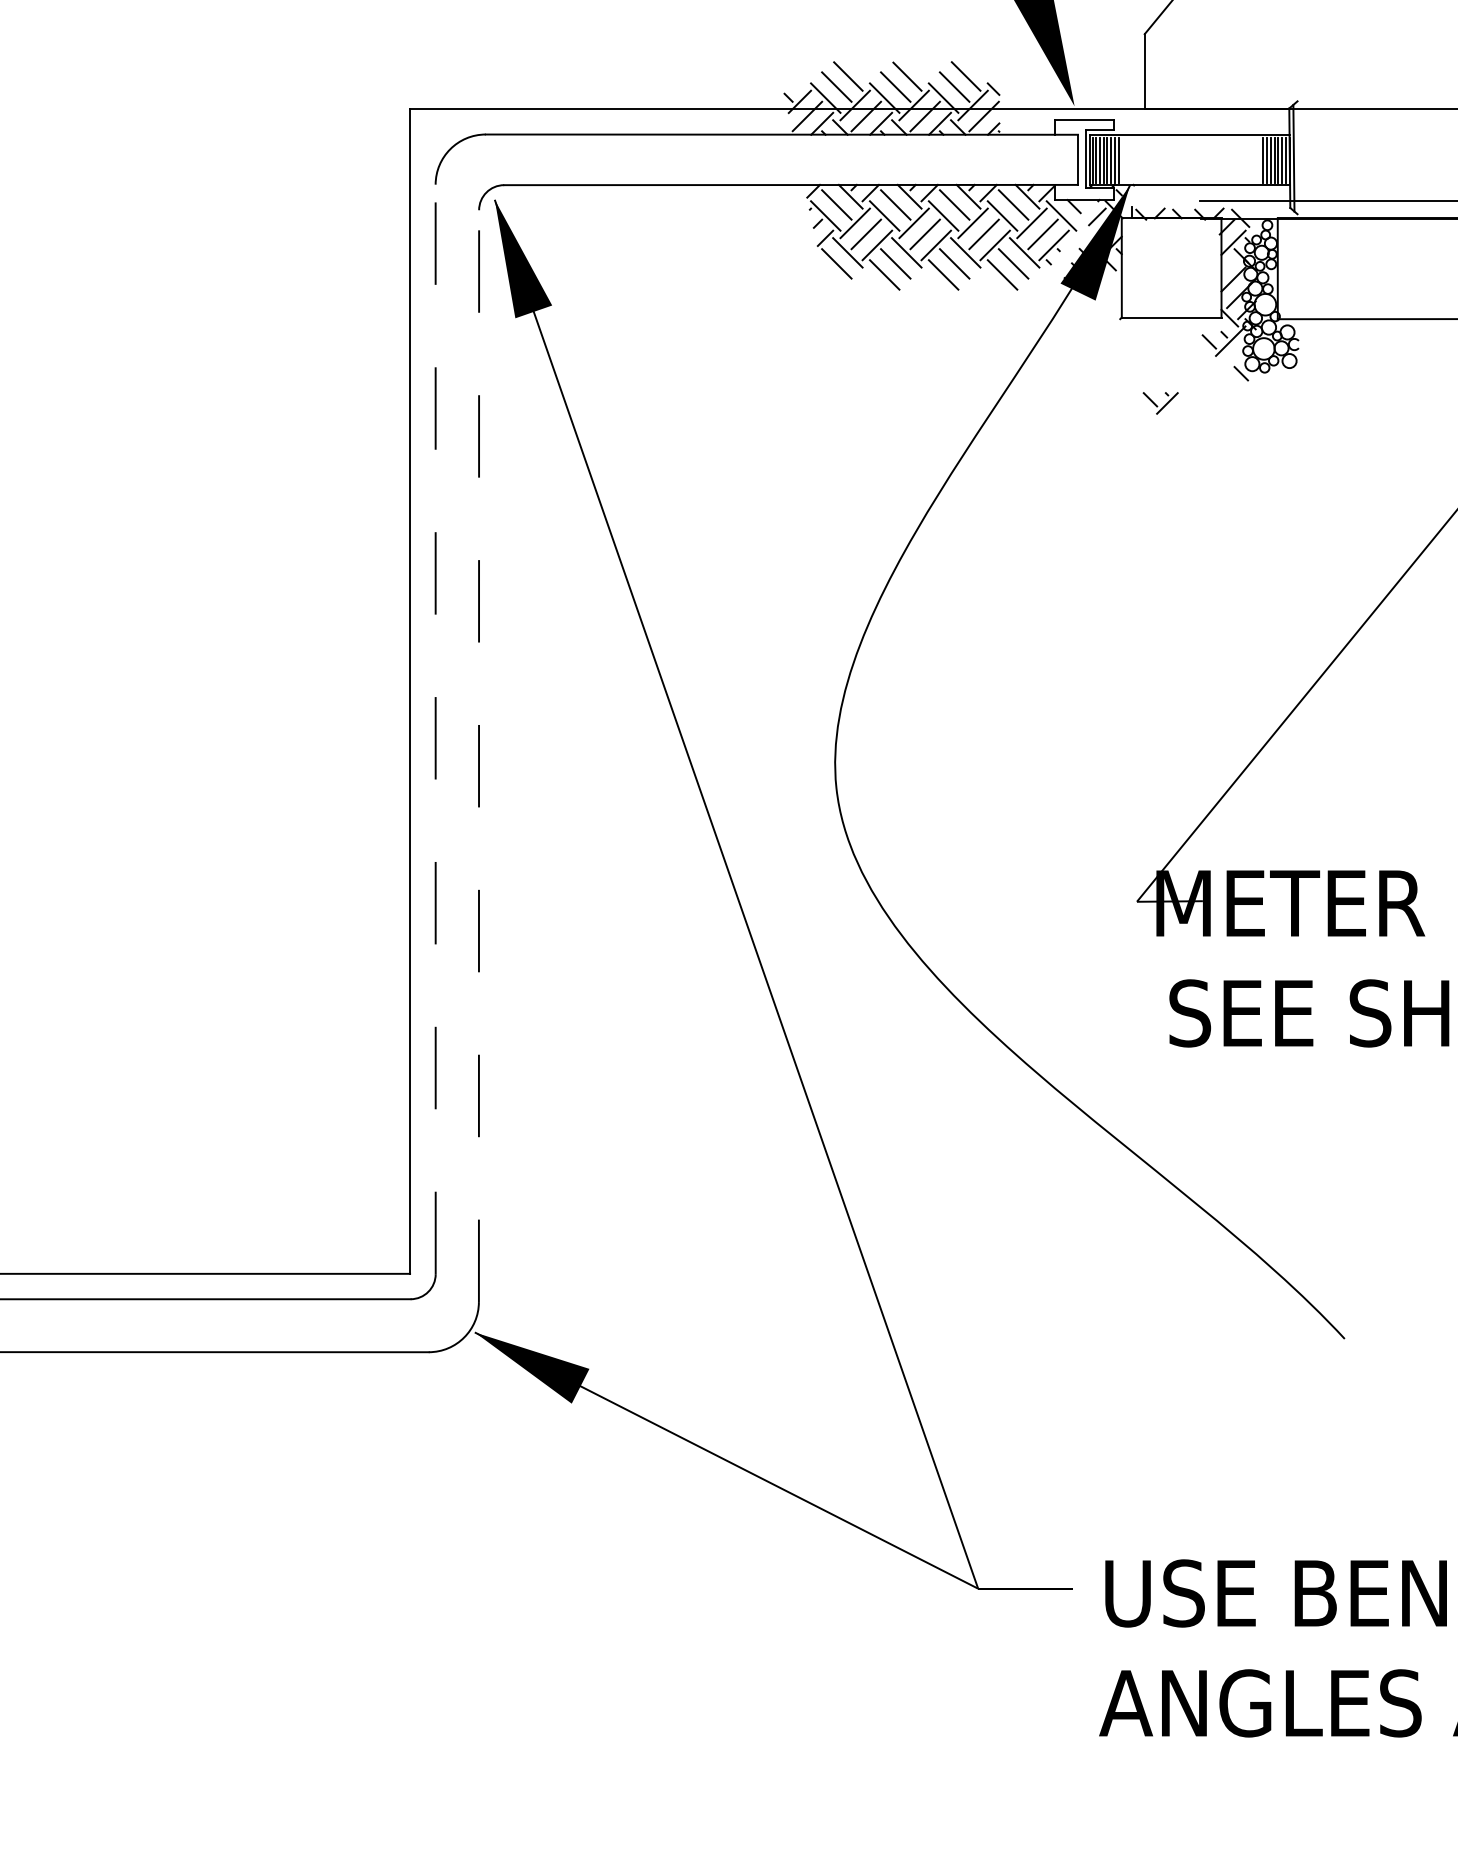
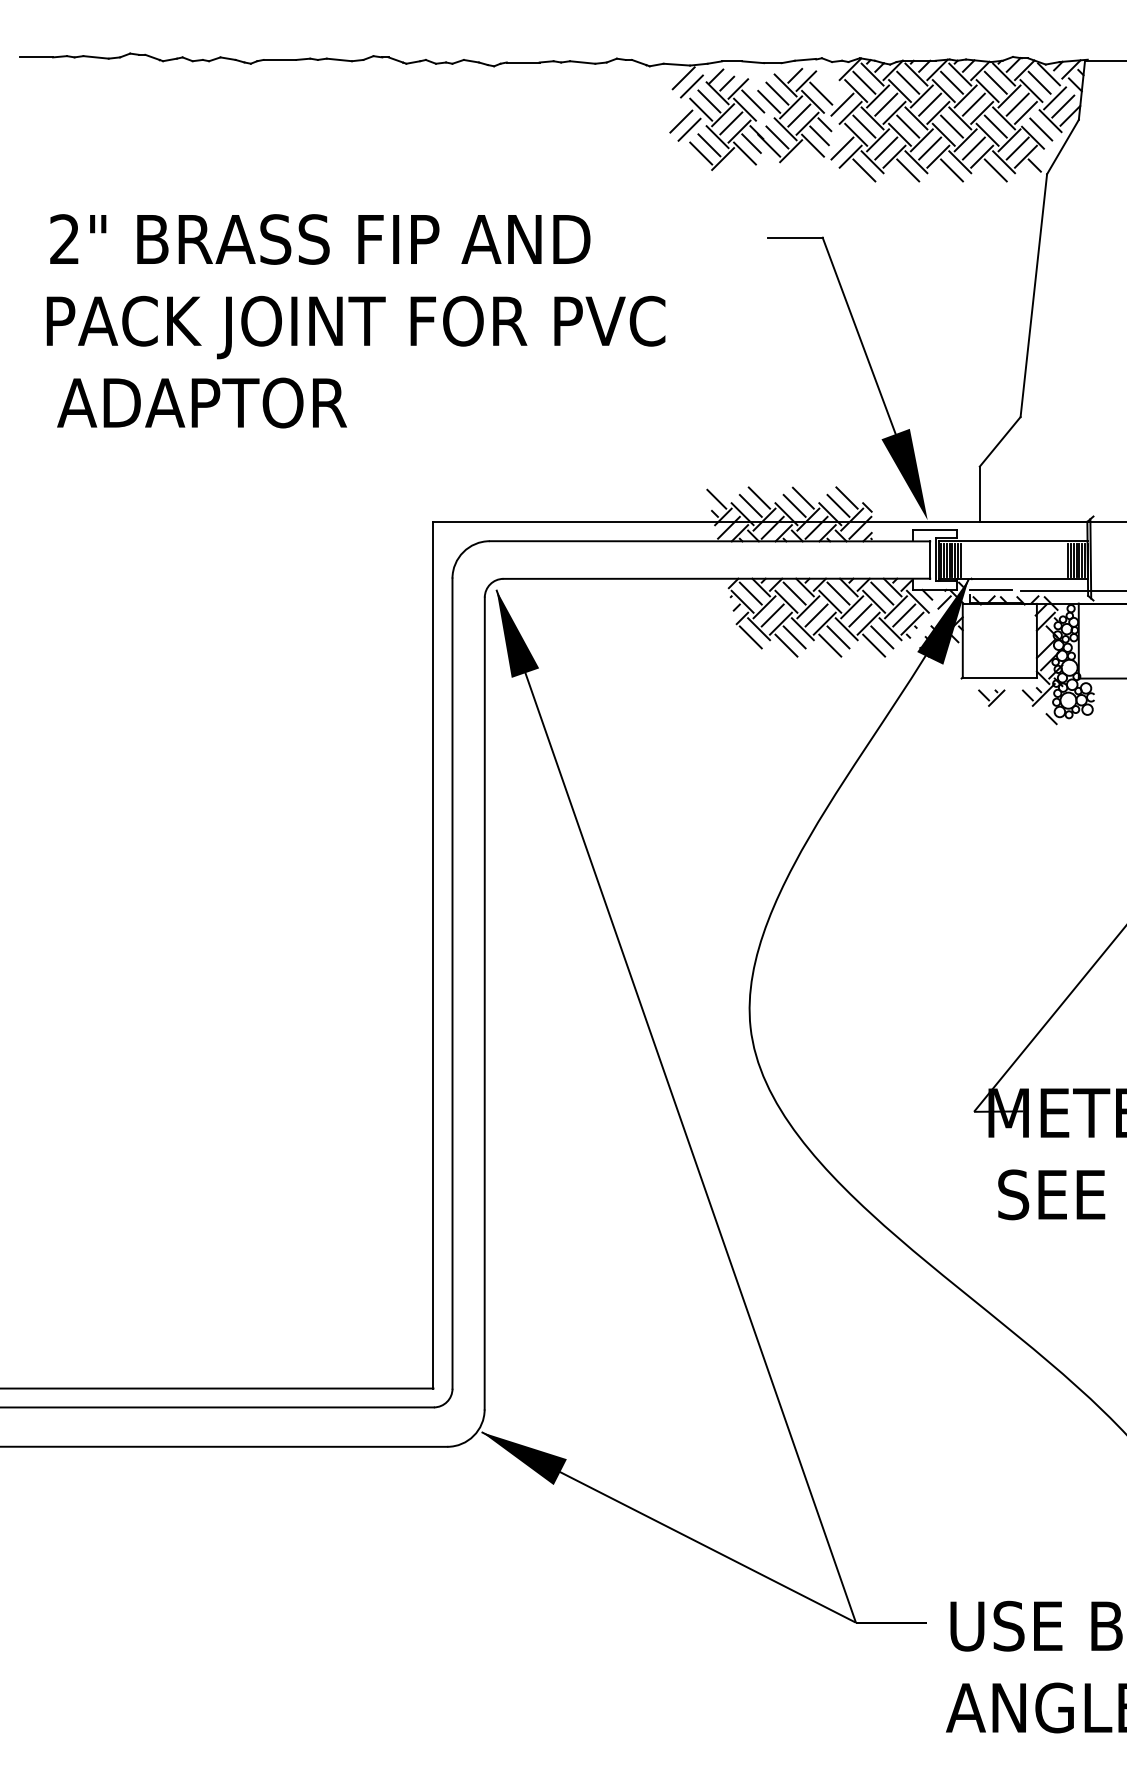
line: (790, 77) -> (716, 498), added
line: (1159, 199) -> (990, 589), added
part: (1160, 402) -> (991, 697), moved
line: (435, 729) -> (452, 983), dashed -> solid
line: (478, 756) -> (484, 1003), dashed -> solid

